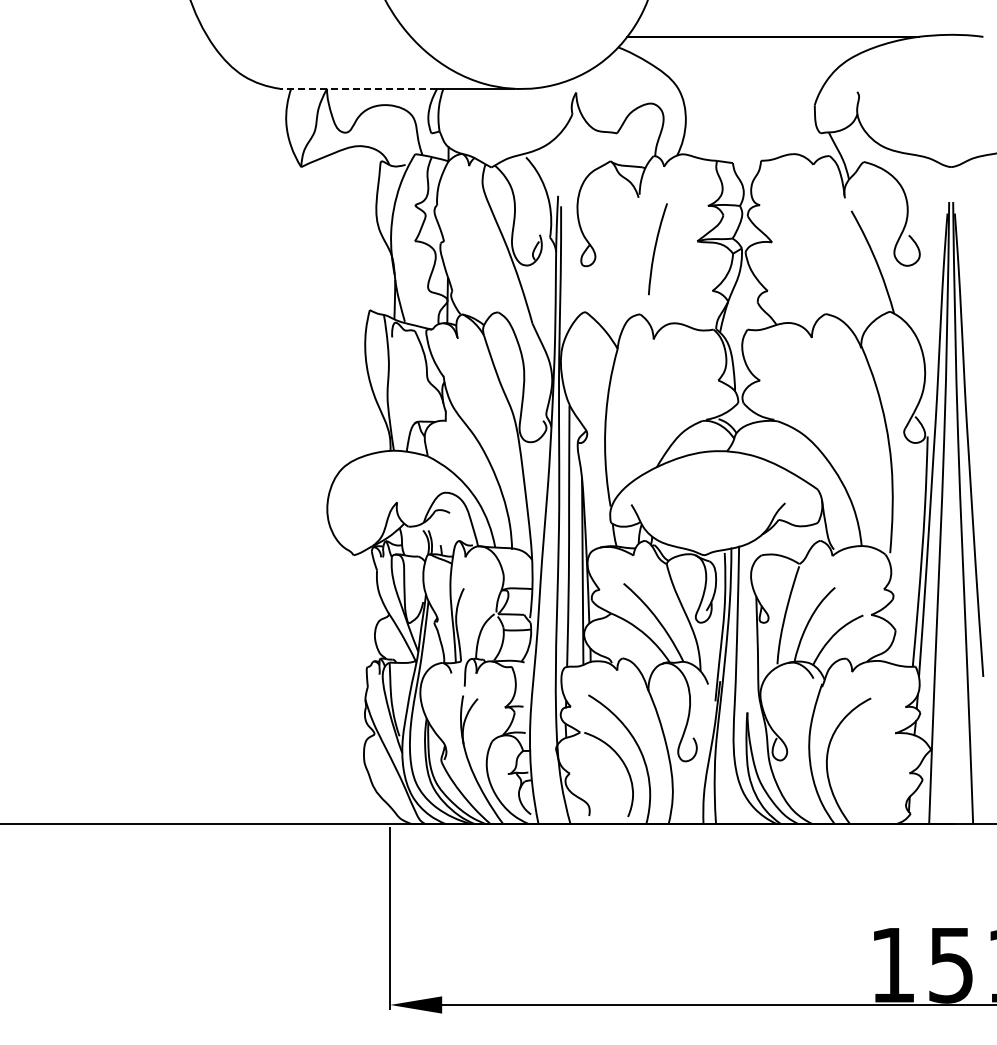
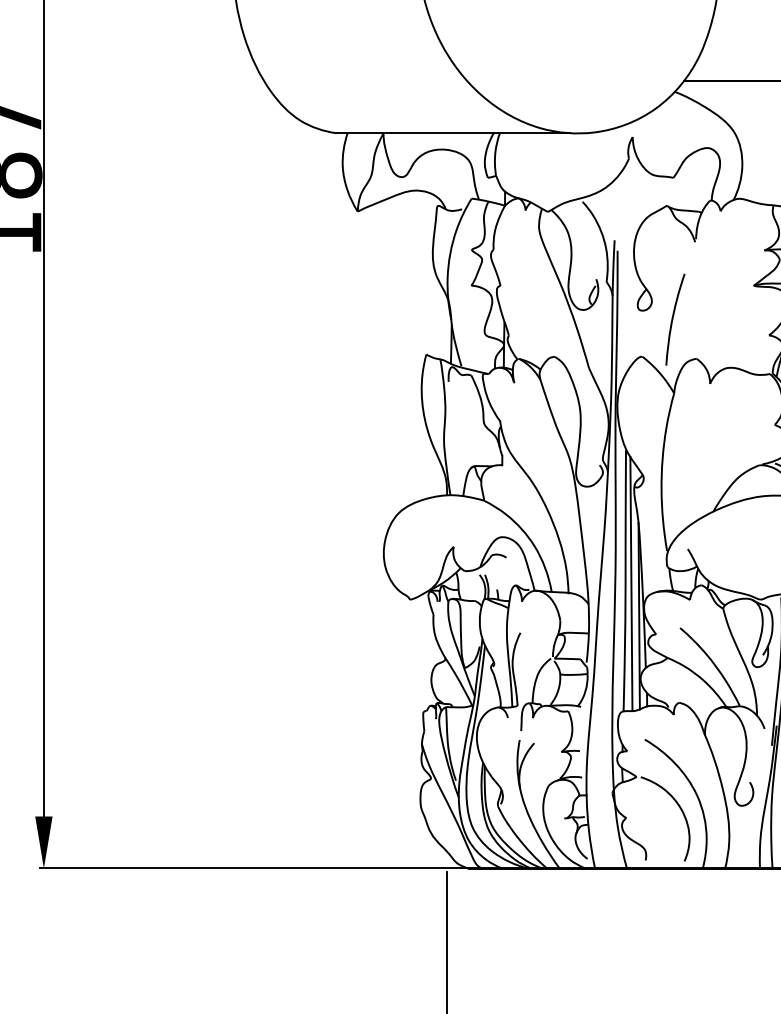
line: (358, 88) -> (414, 132), dashed -> solid
curve: (655, 249) -> (672, 319), moved
line: (574, 539) -> (630, 583), added

